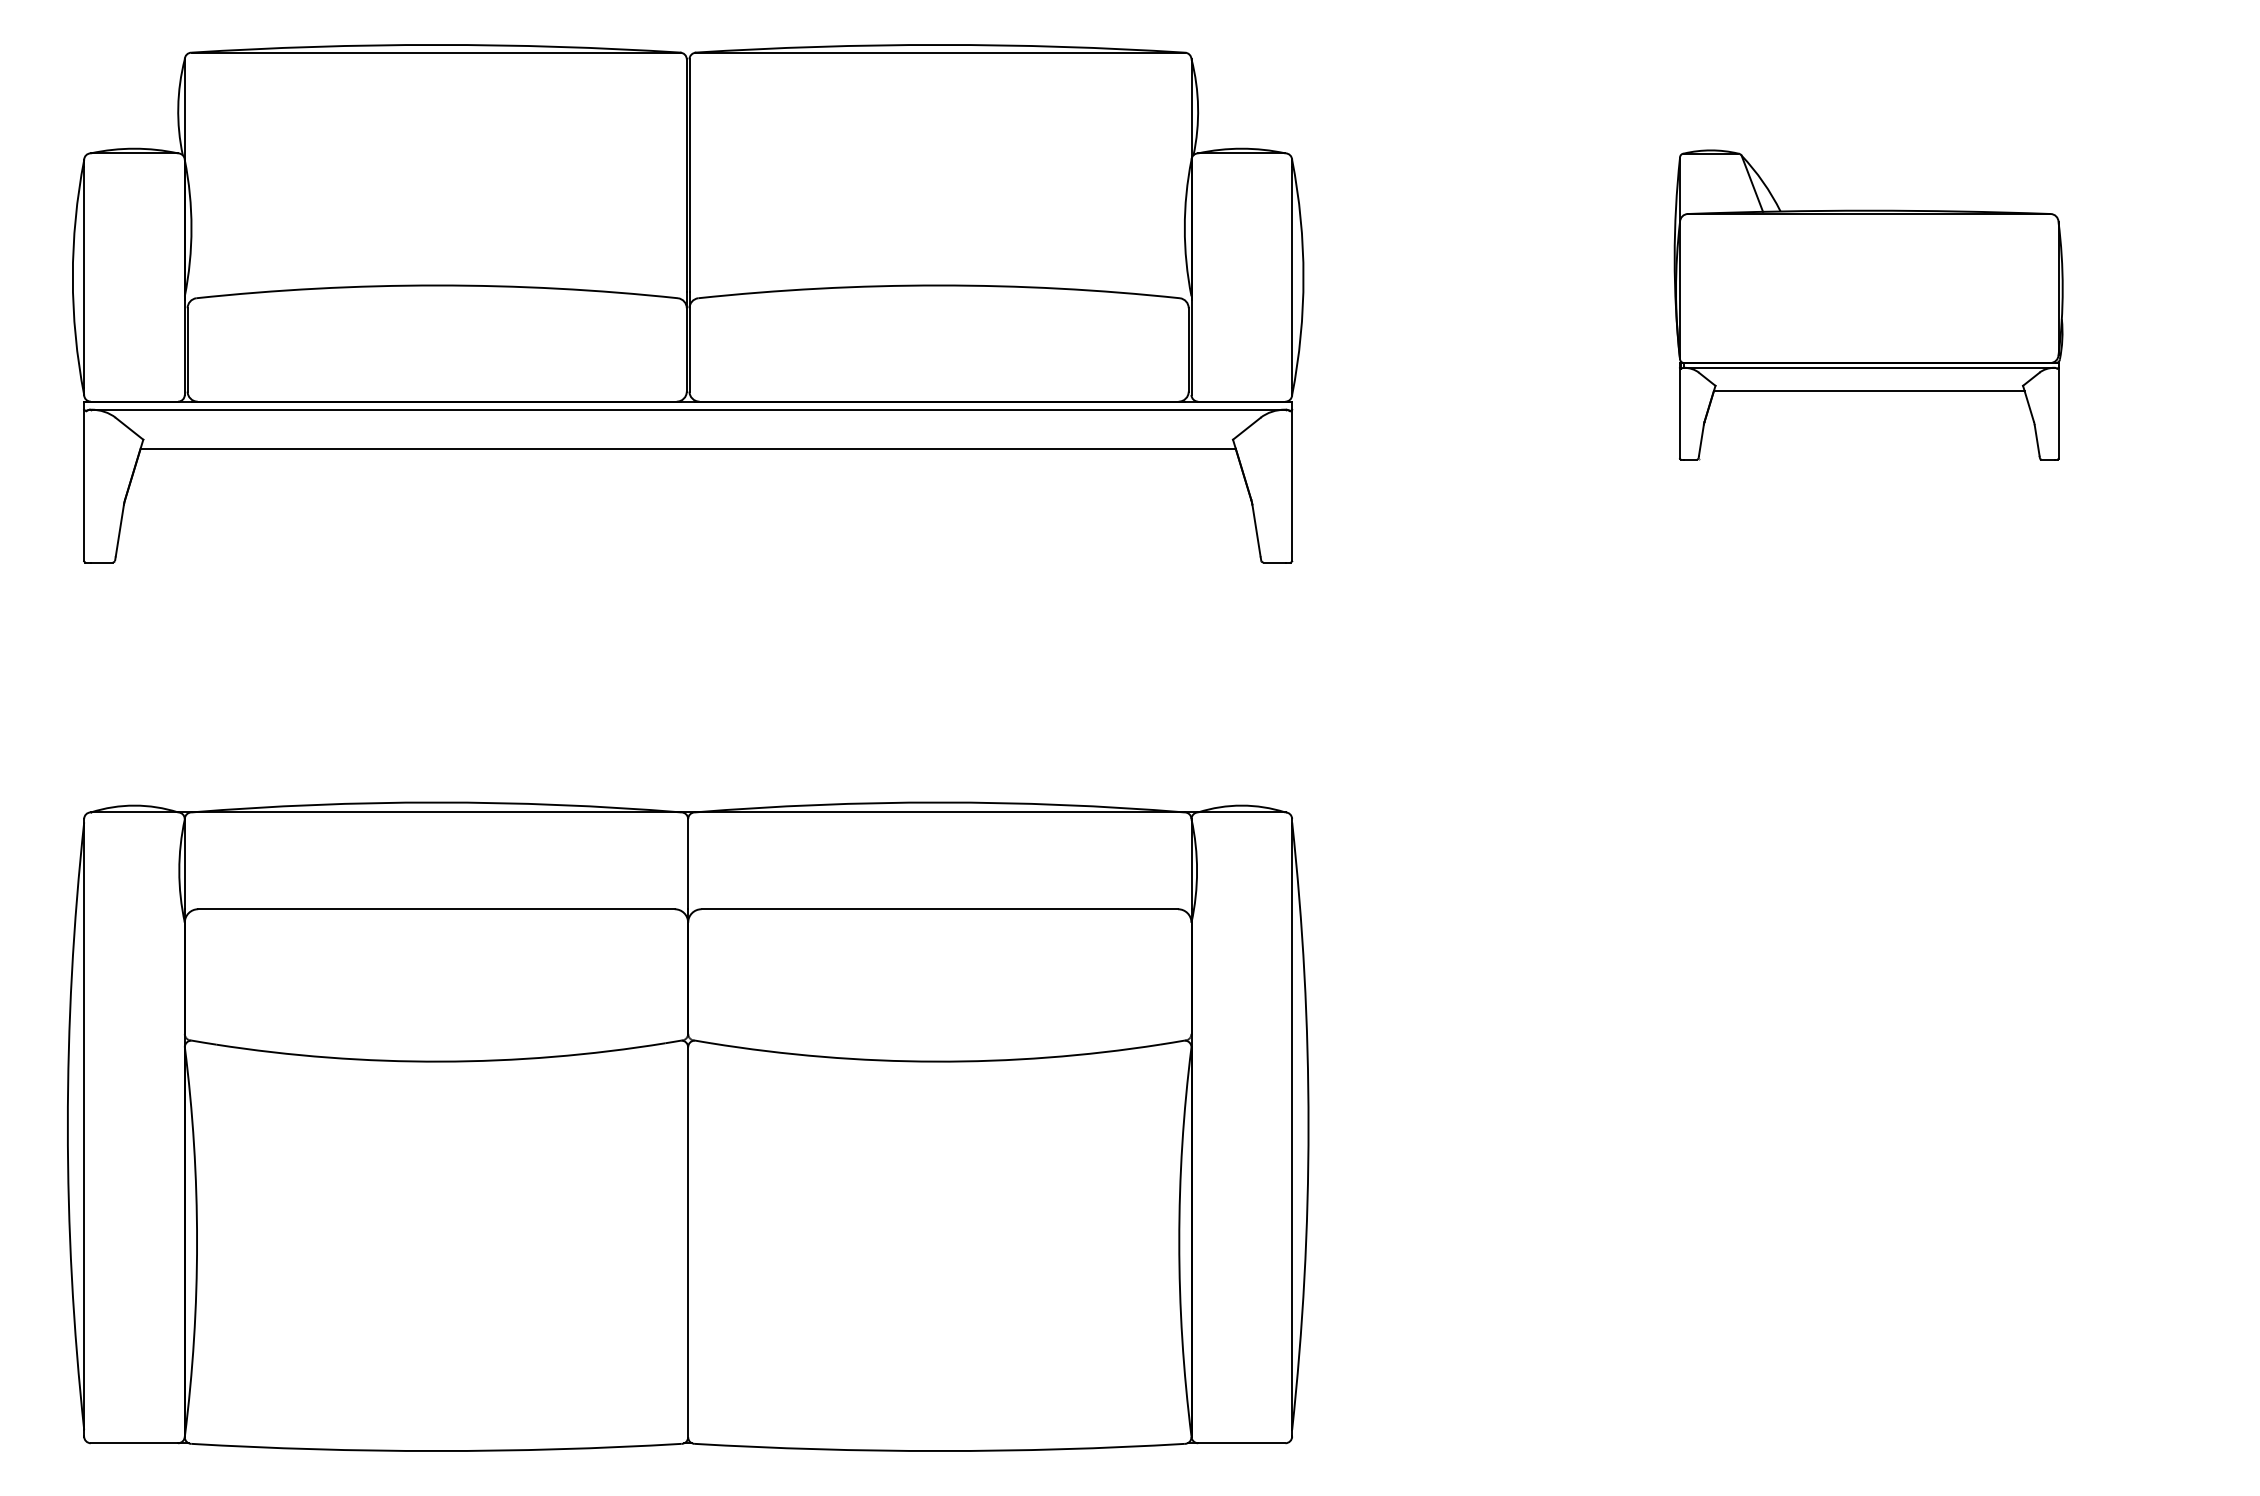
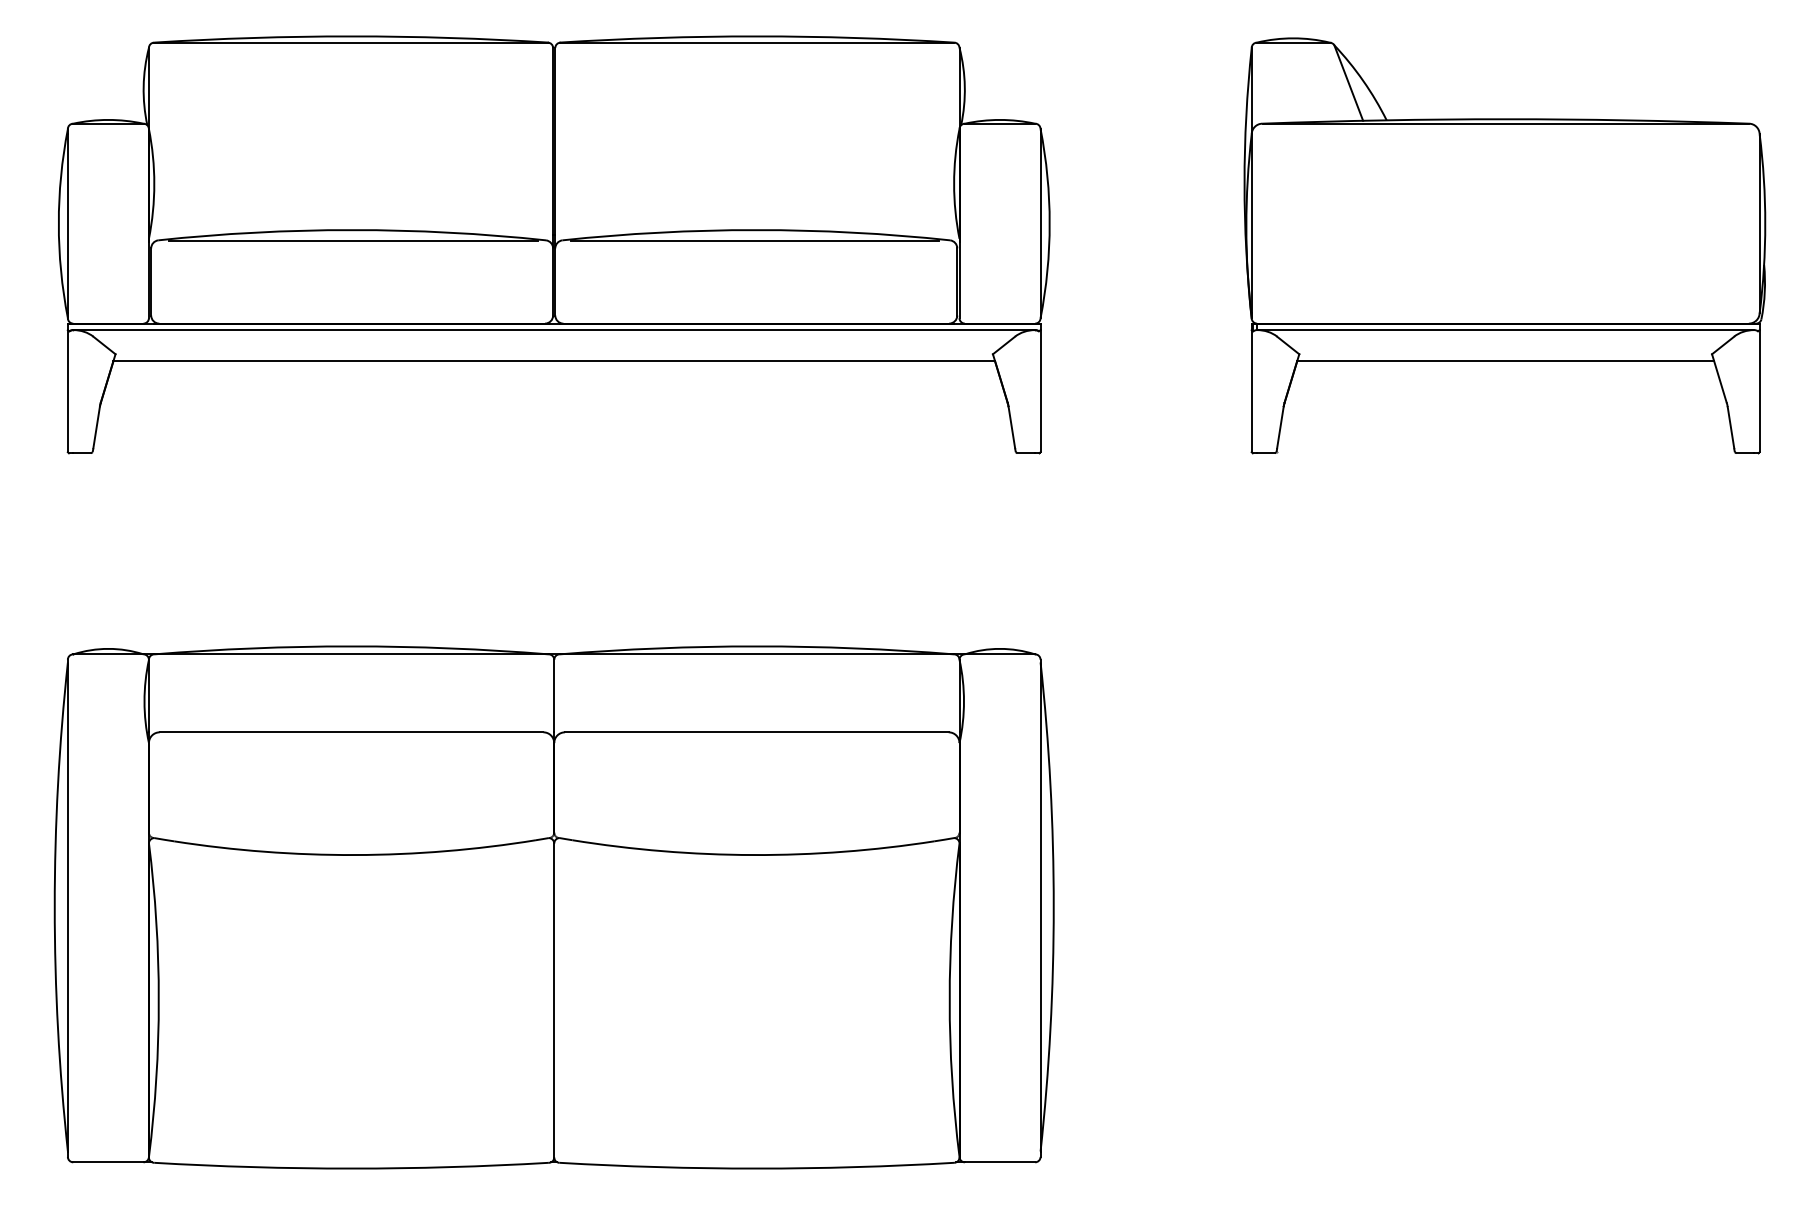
line: (438, 298) -> (353, 240), added
line: (937, 298) -> (754, 240), added
part: (1868, 304) -> (1504, 245), size x1.67

